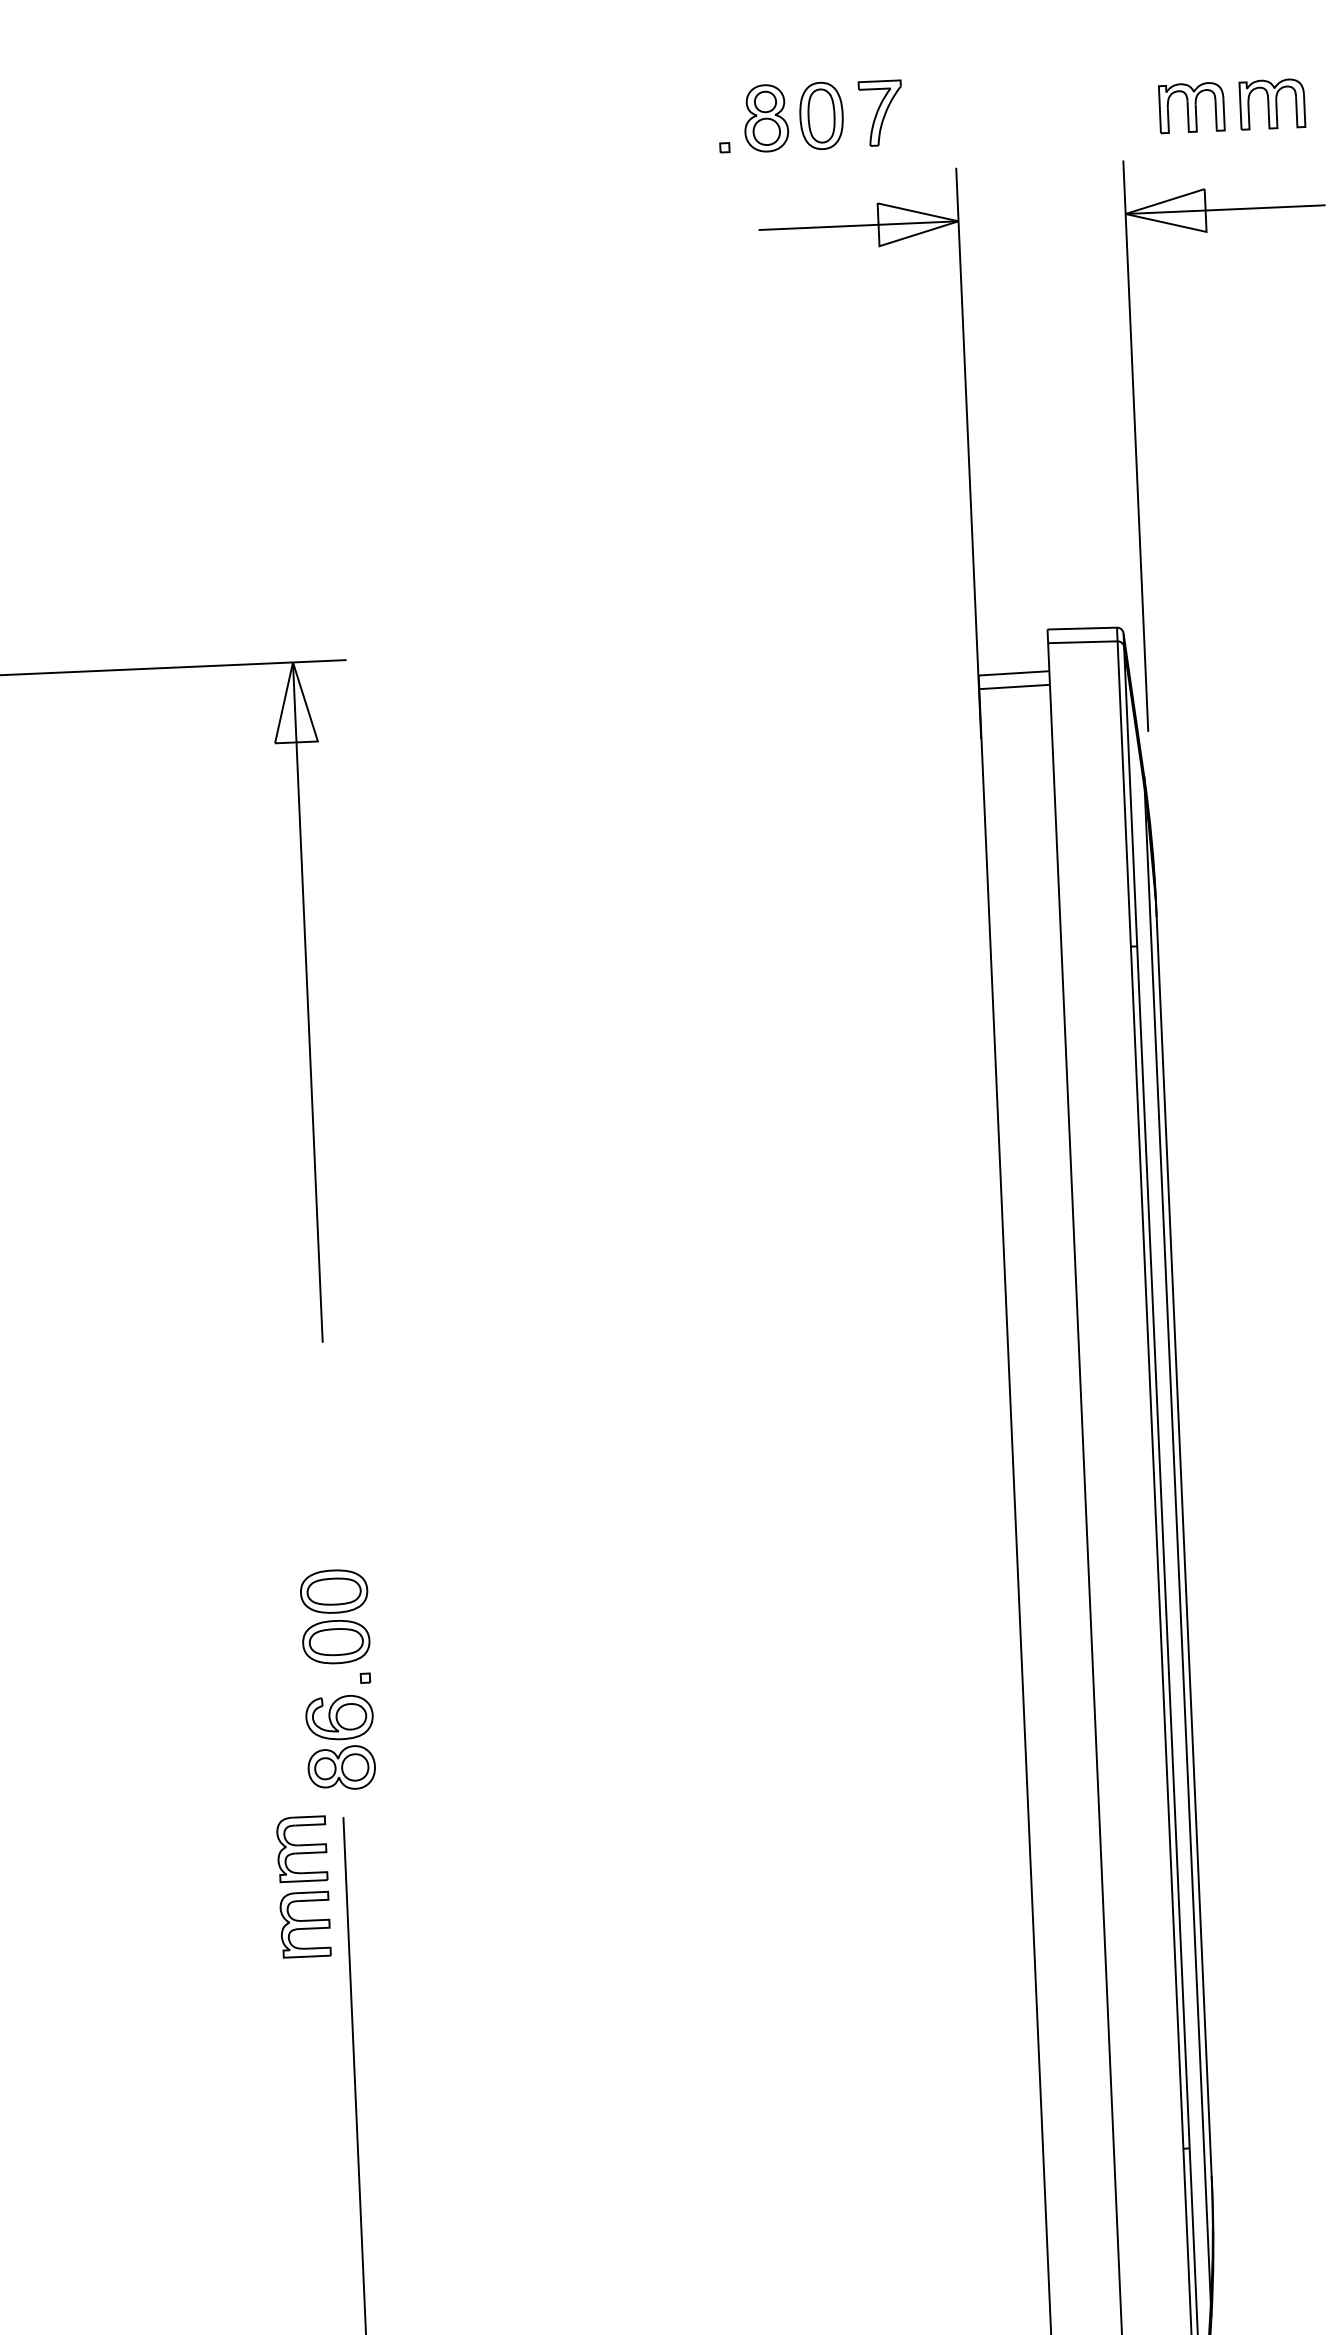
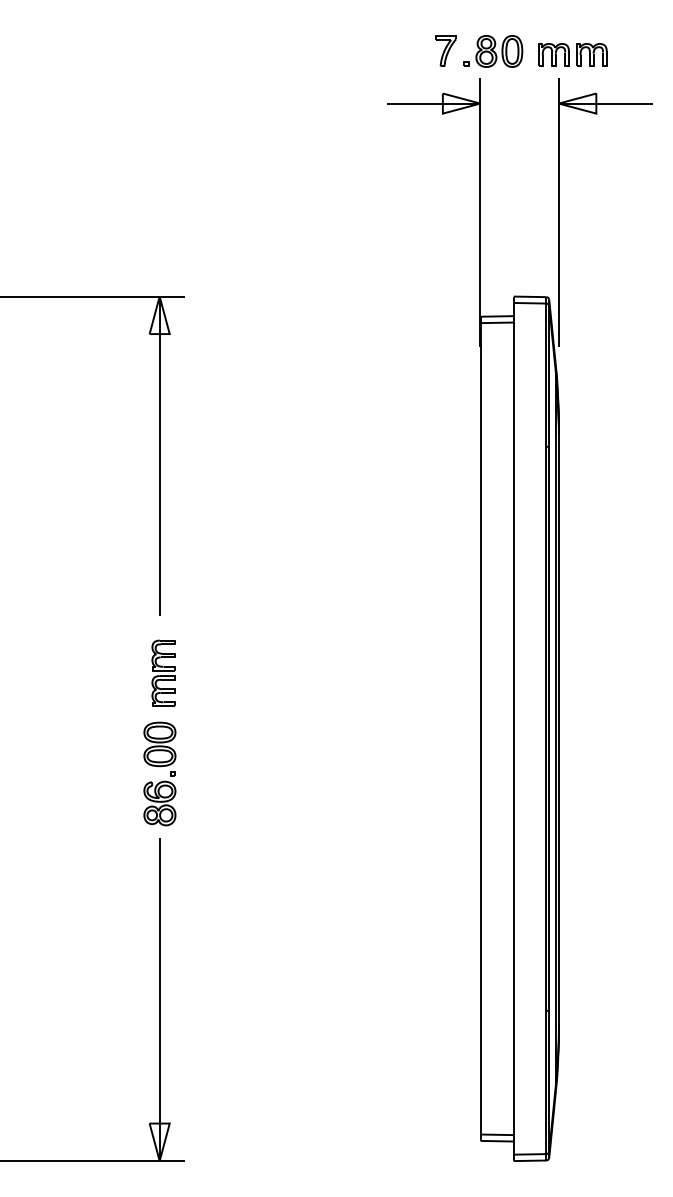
part: (1231, 104) -> (572, 54), moved
part: (781, 117) -> (493, 51), moved
part: (303, 1885) -> (163, 672), moved

